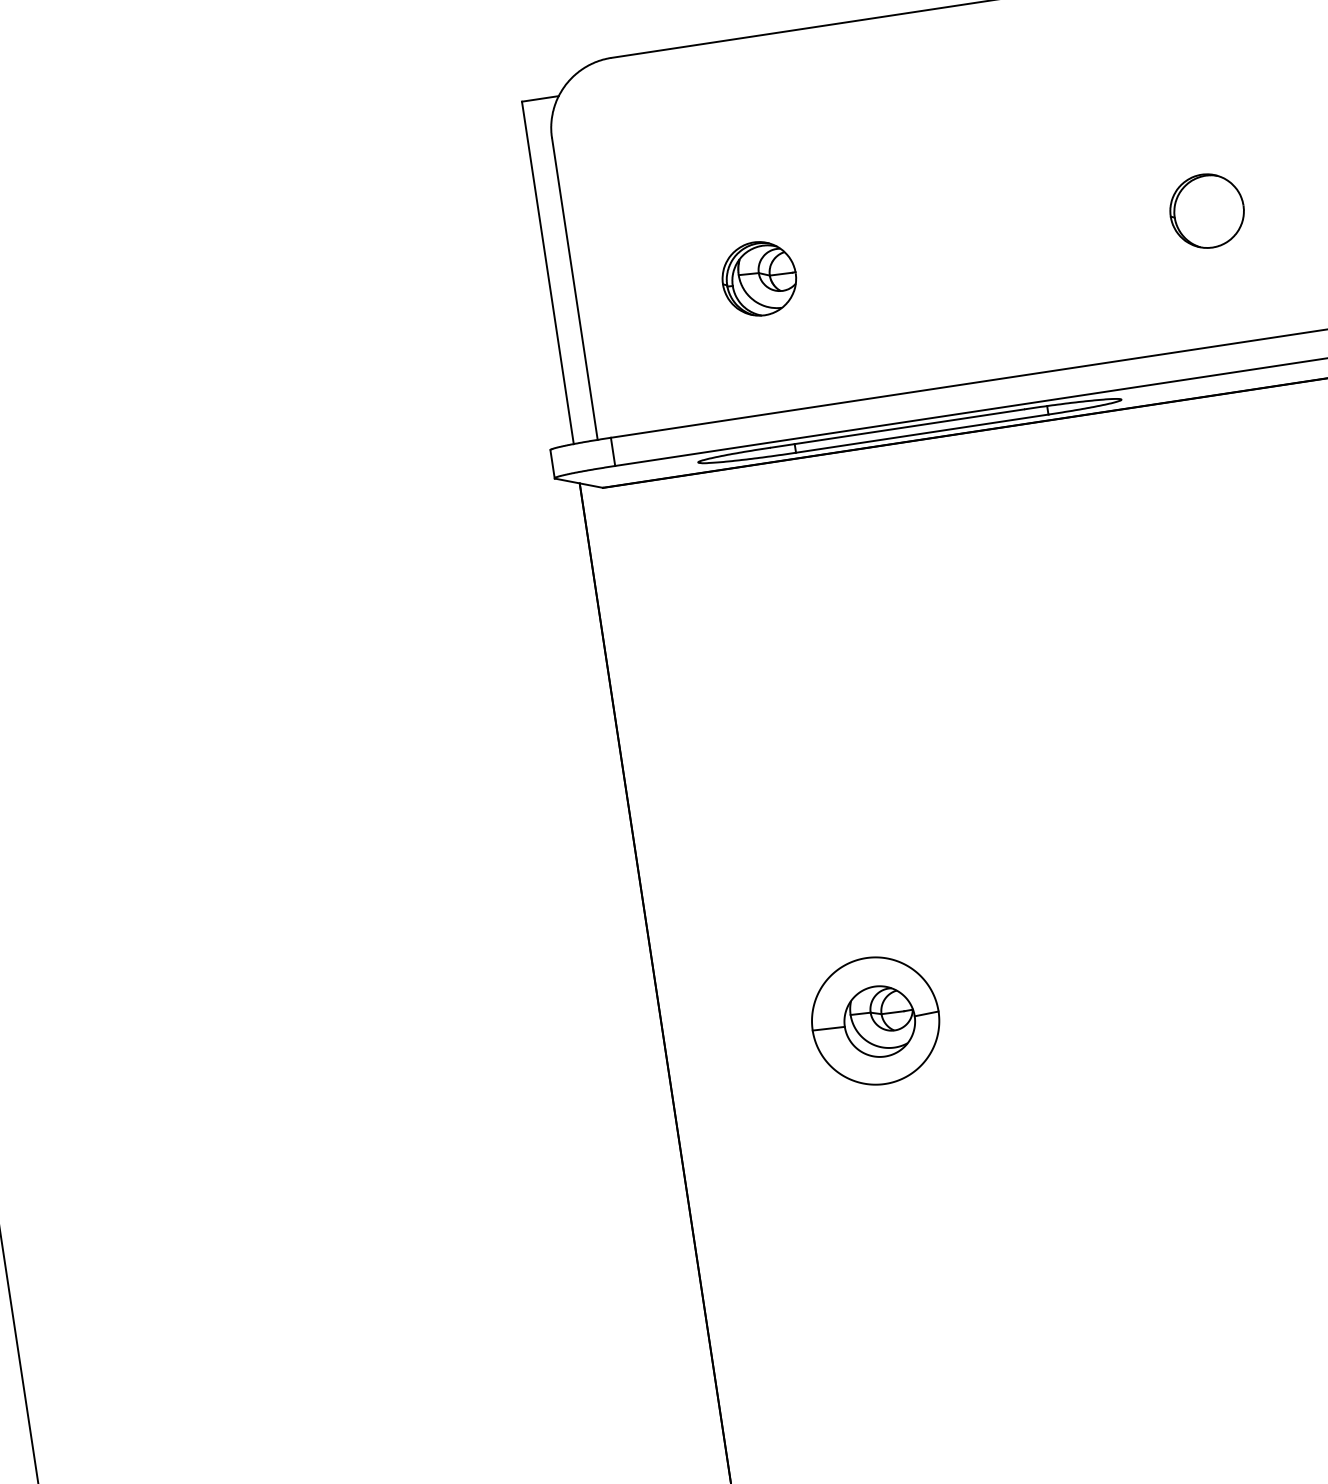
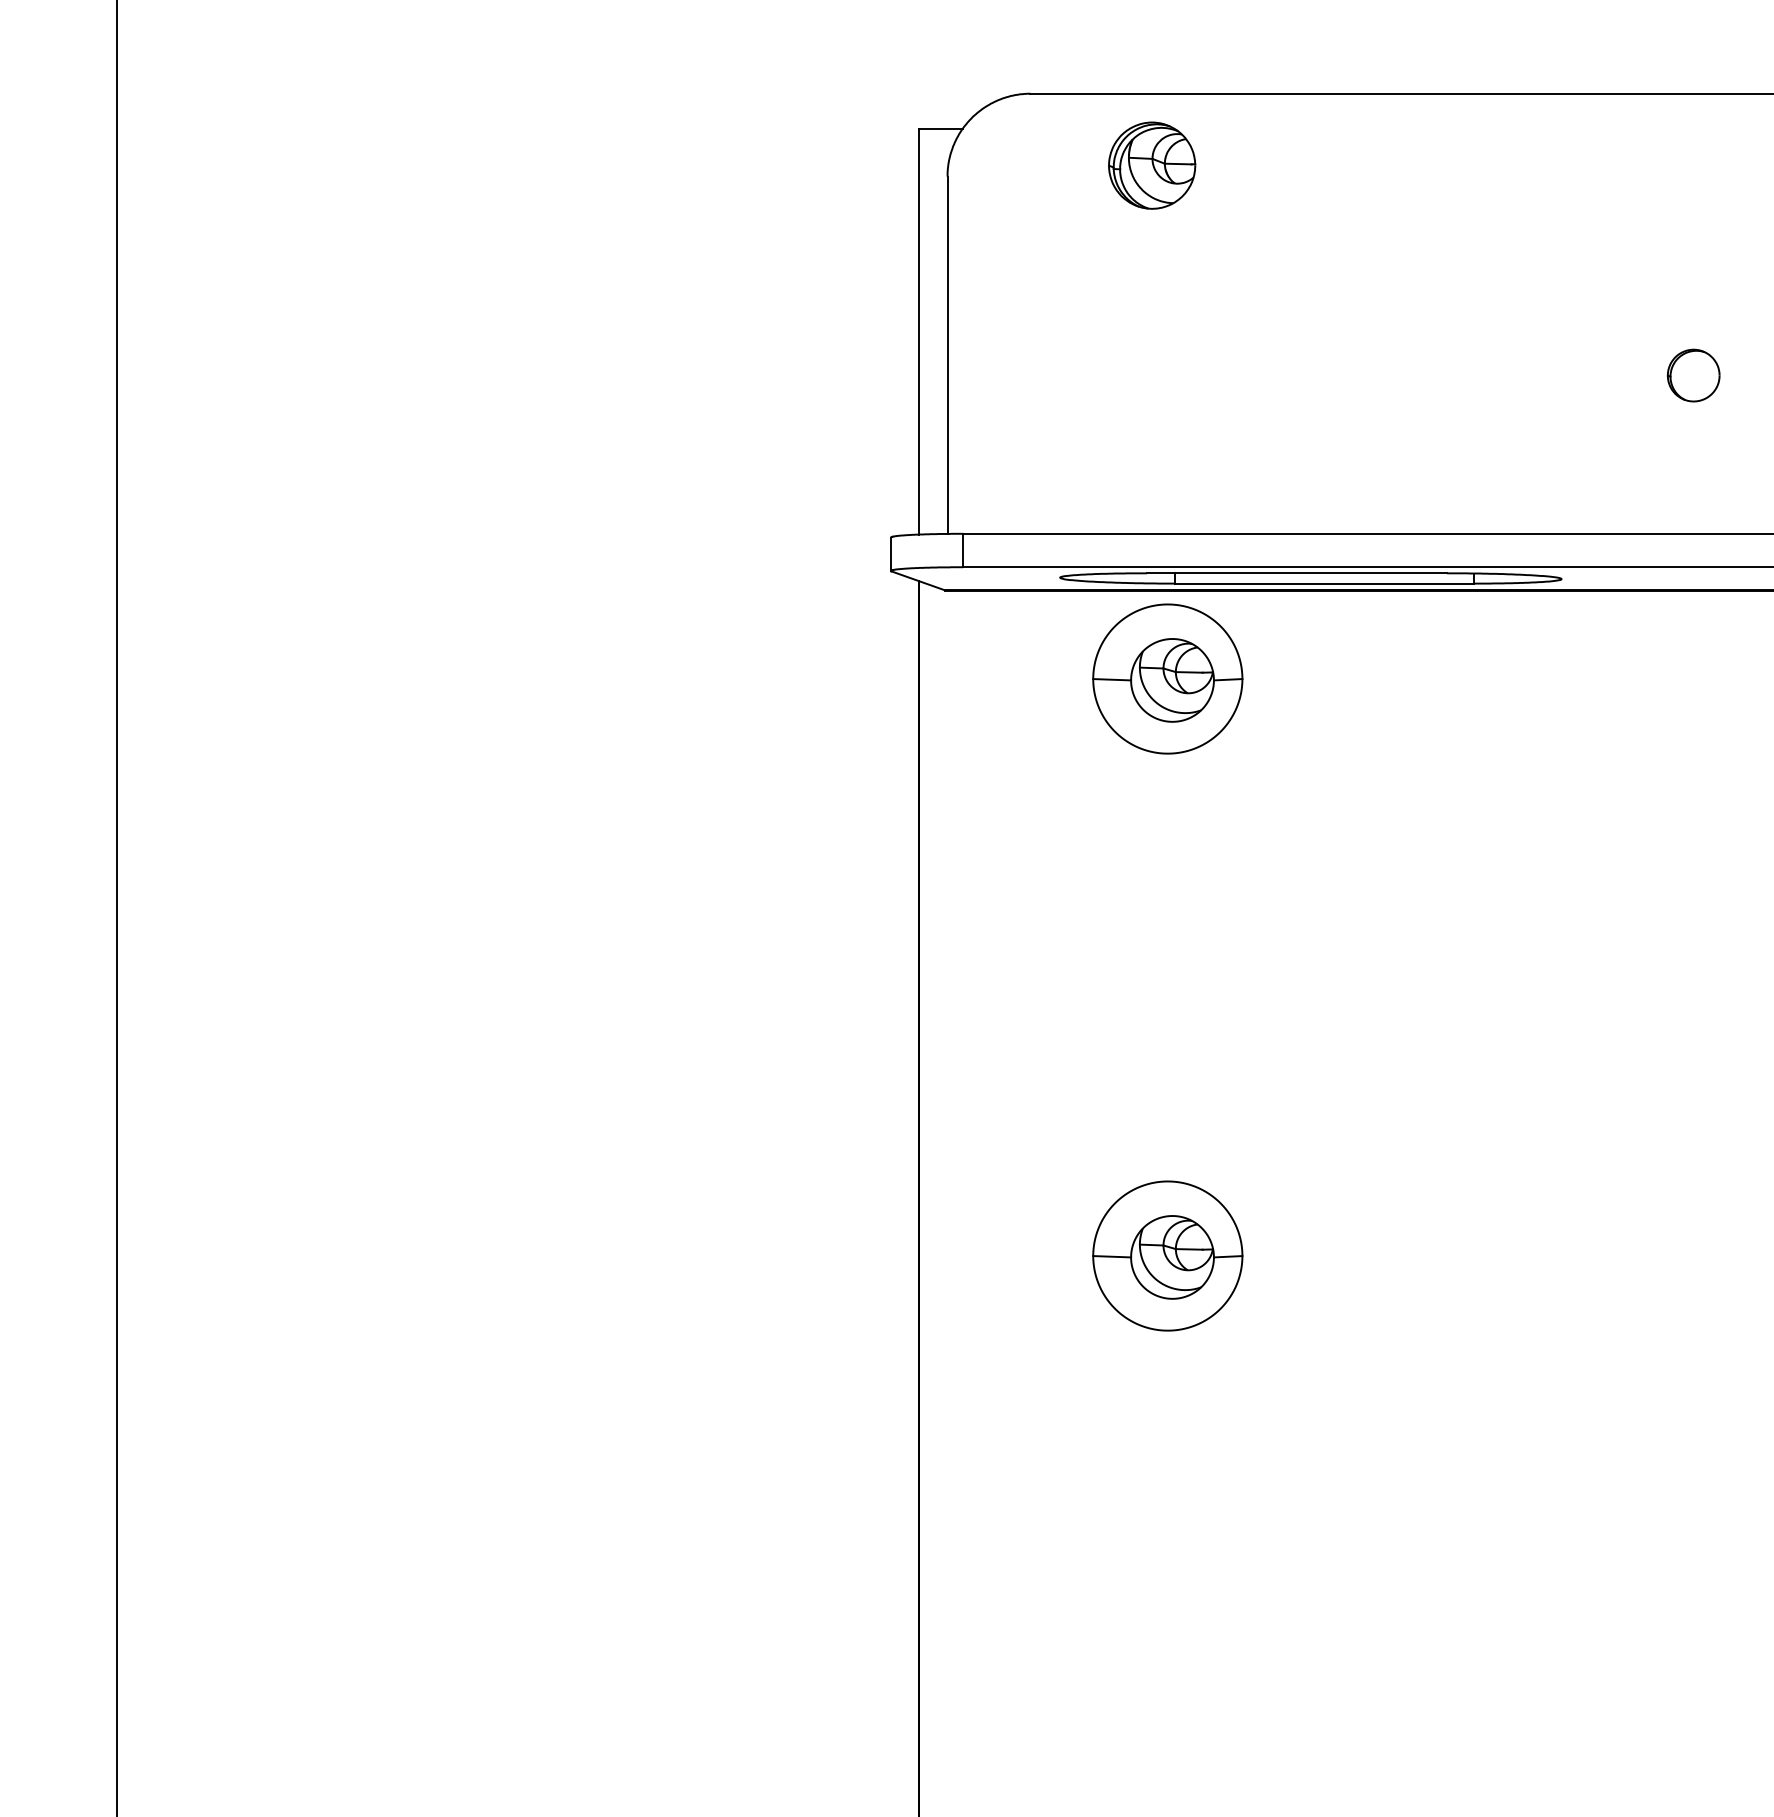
part: (1206, 211) -> (1693, 375), size x0.6
part: (759, 278) -> (1152, 165), moved
part: (801, 533) -> (1167, 678), added

